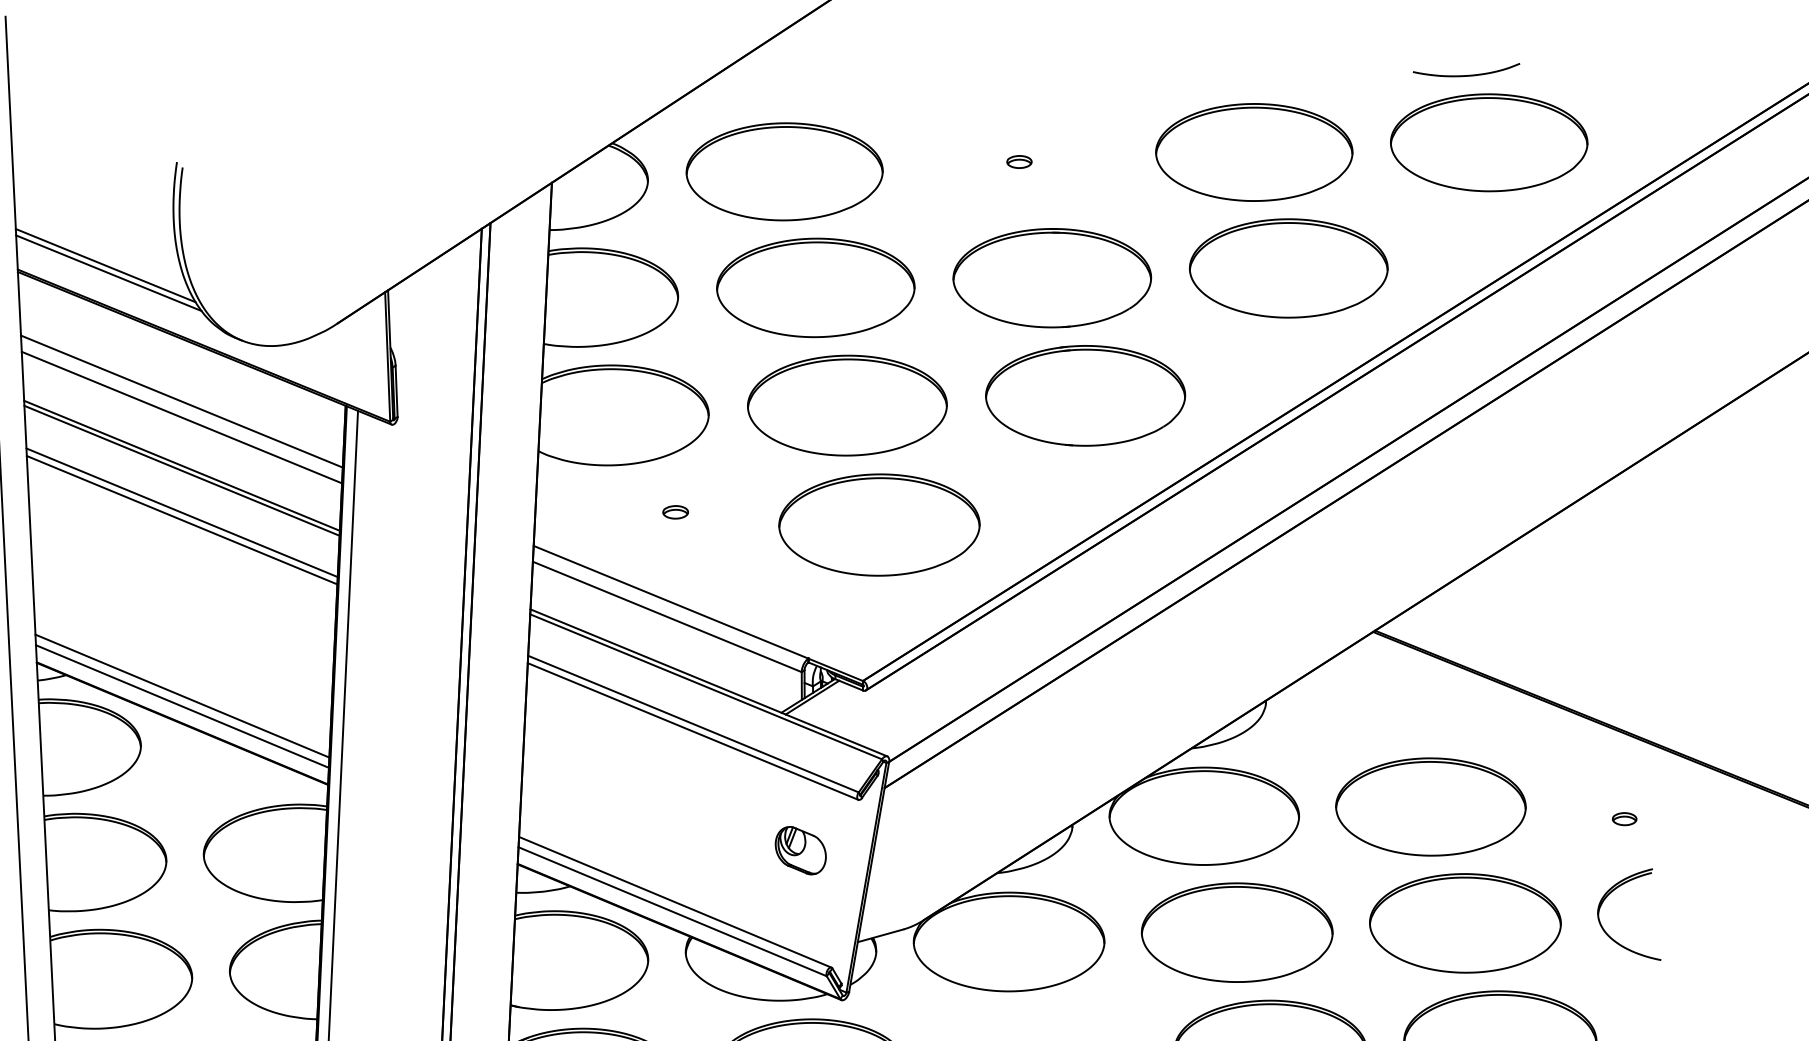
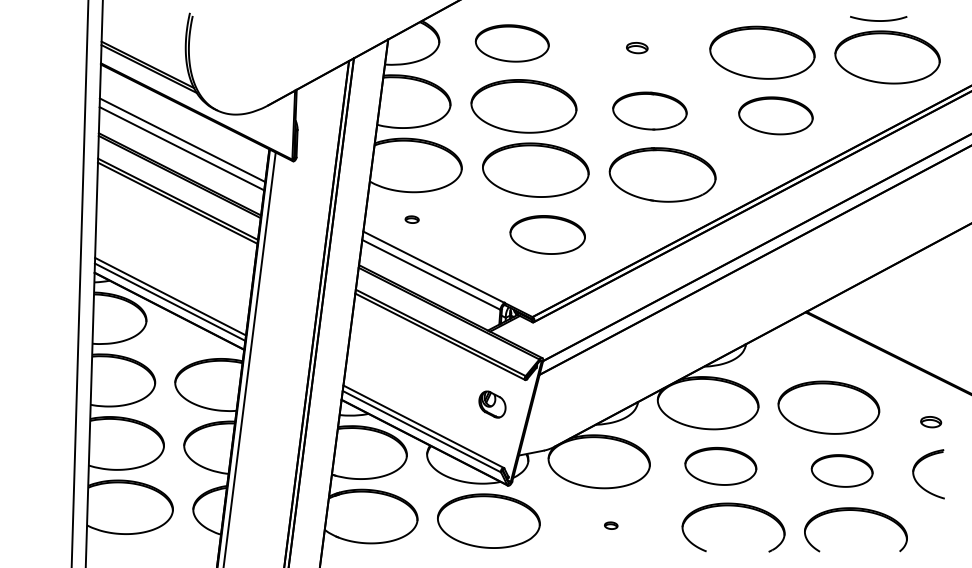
part: (1019, 160) -> (637, 47), size x1.6
part: (785, 171) -> (512, 43), size x0.7
part: (1287, 267) -> (775, 115), size x0.7
part: (1051, 277) -> (649, 110), size x0.7
part: (674, 512) -> (411, 219), moved
part: (878, 524) -> (547, 234), size x0.7
part: (1625, 819) -> (931, 422), size x1.6
part: (1463, 922) -> (841, 470), size x0.6
part: (1236, 932) -> (720, 466), size x0.7

